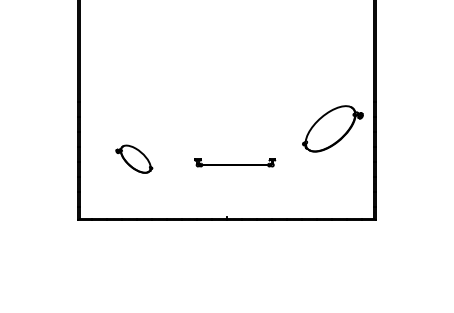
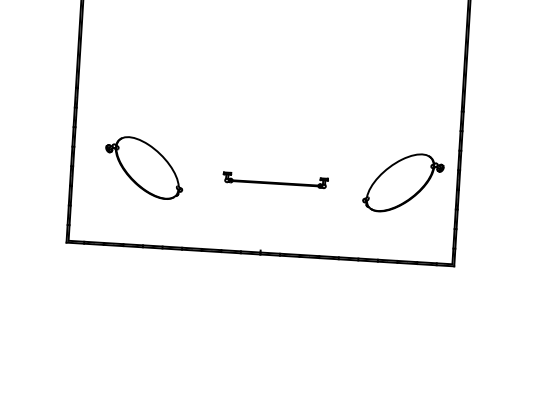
part: (332, 128) -> (402, 182), moved
part: (134, 158) -> (144, 166), size x1.67

